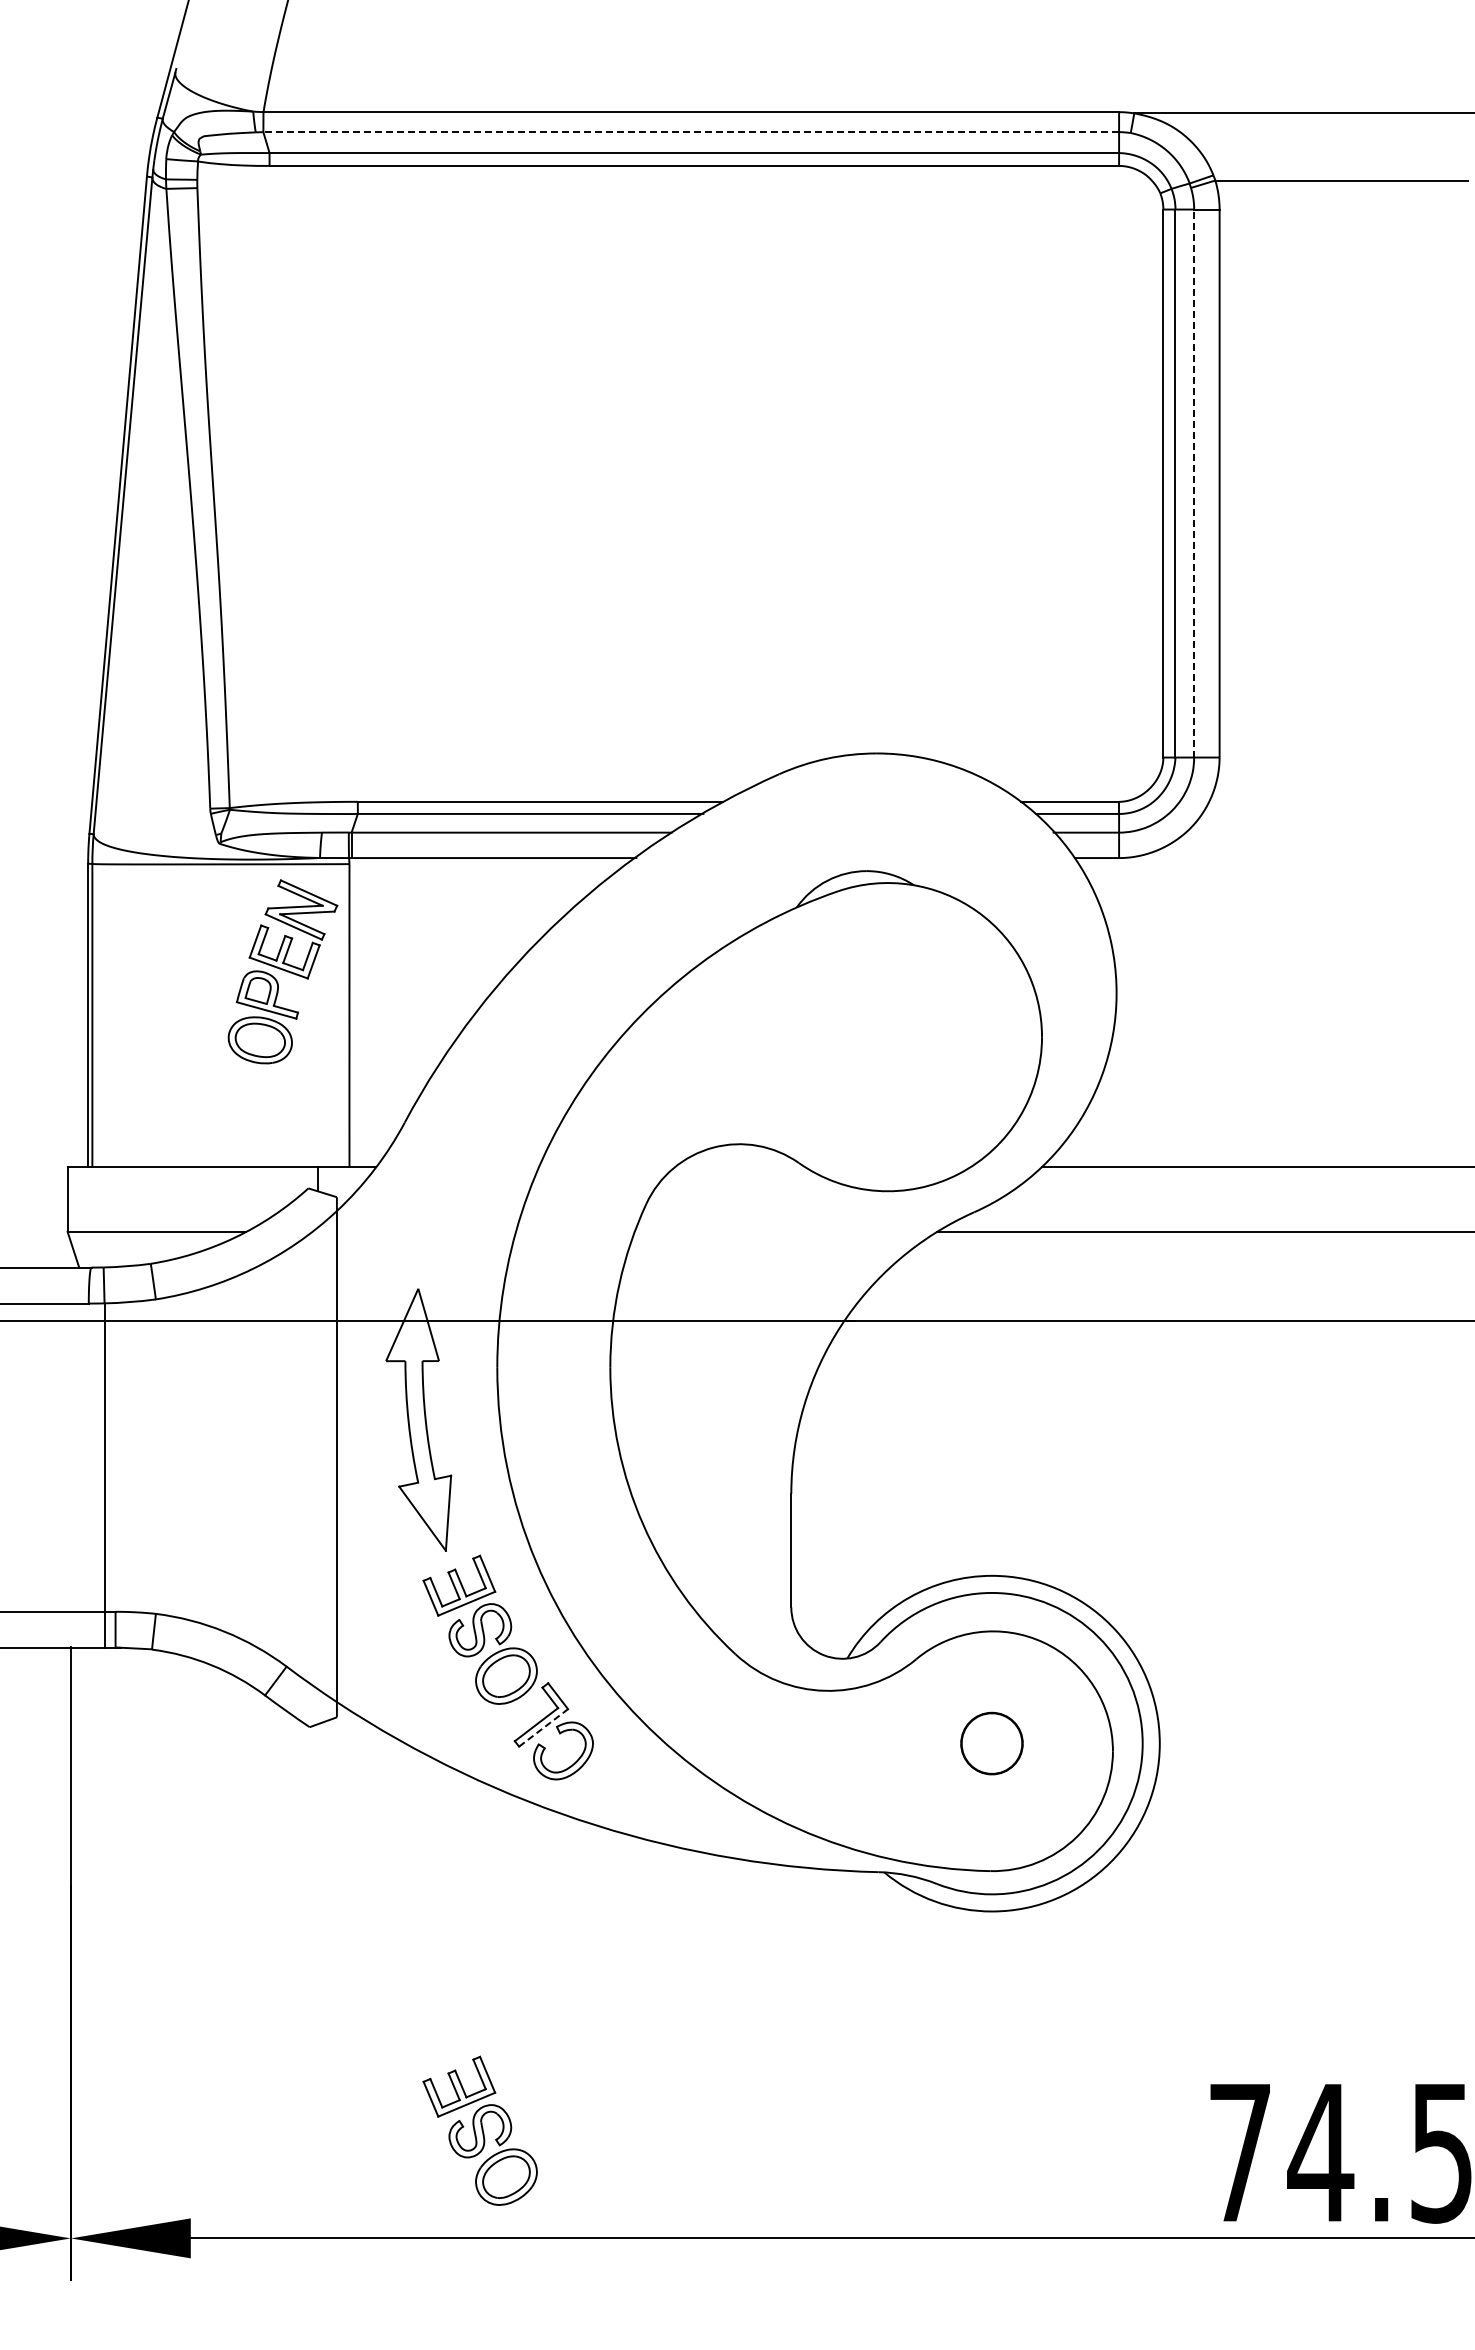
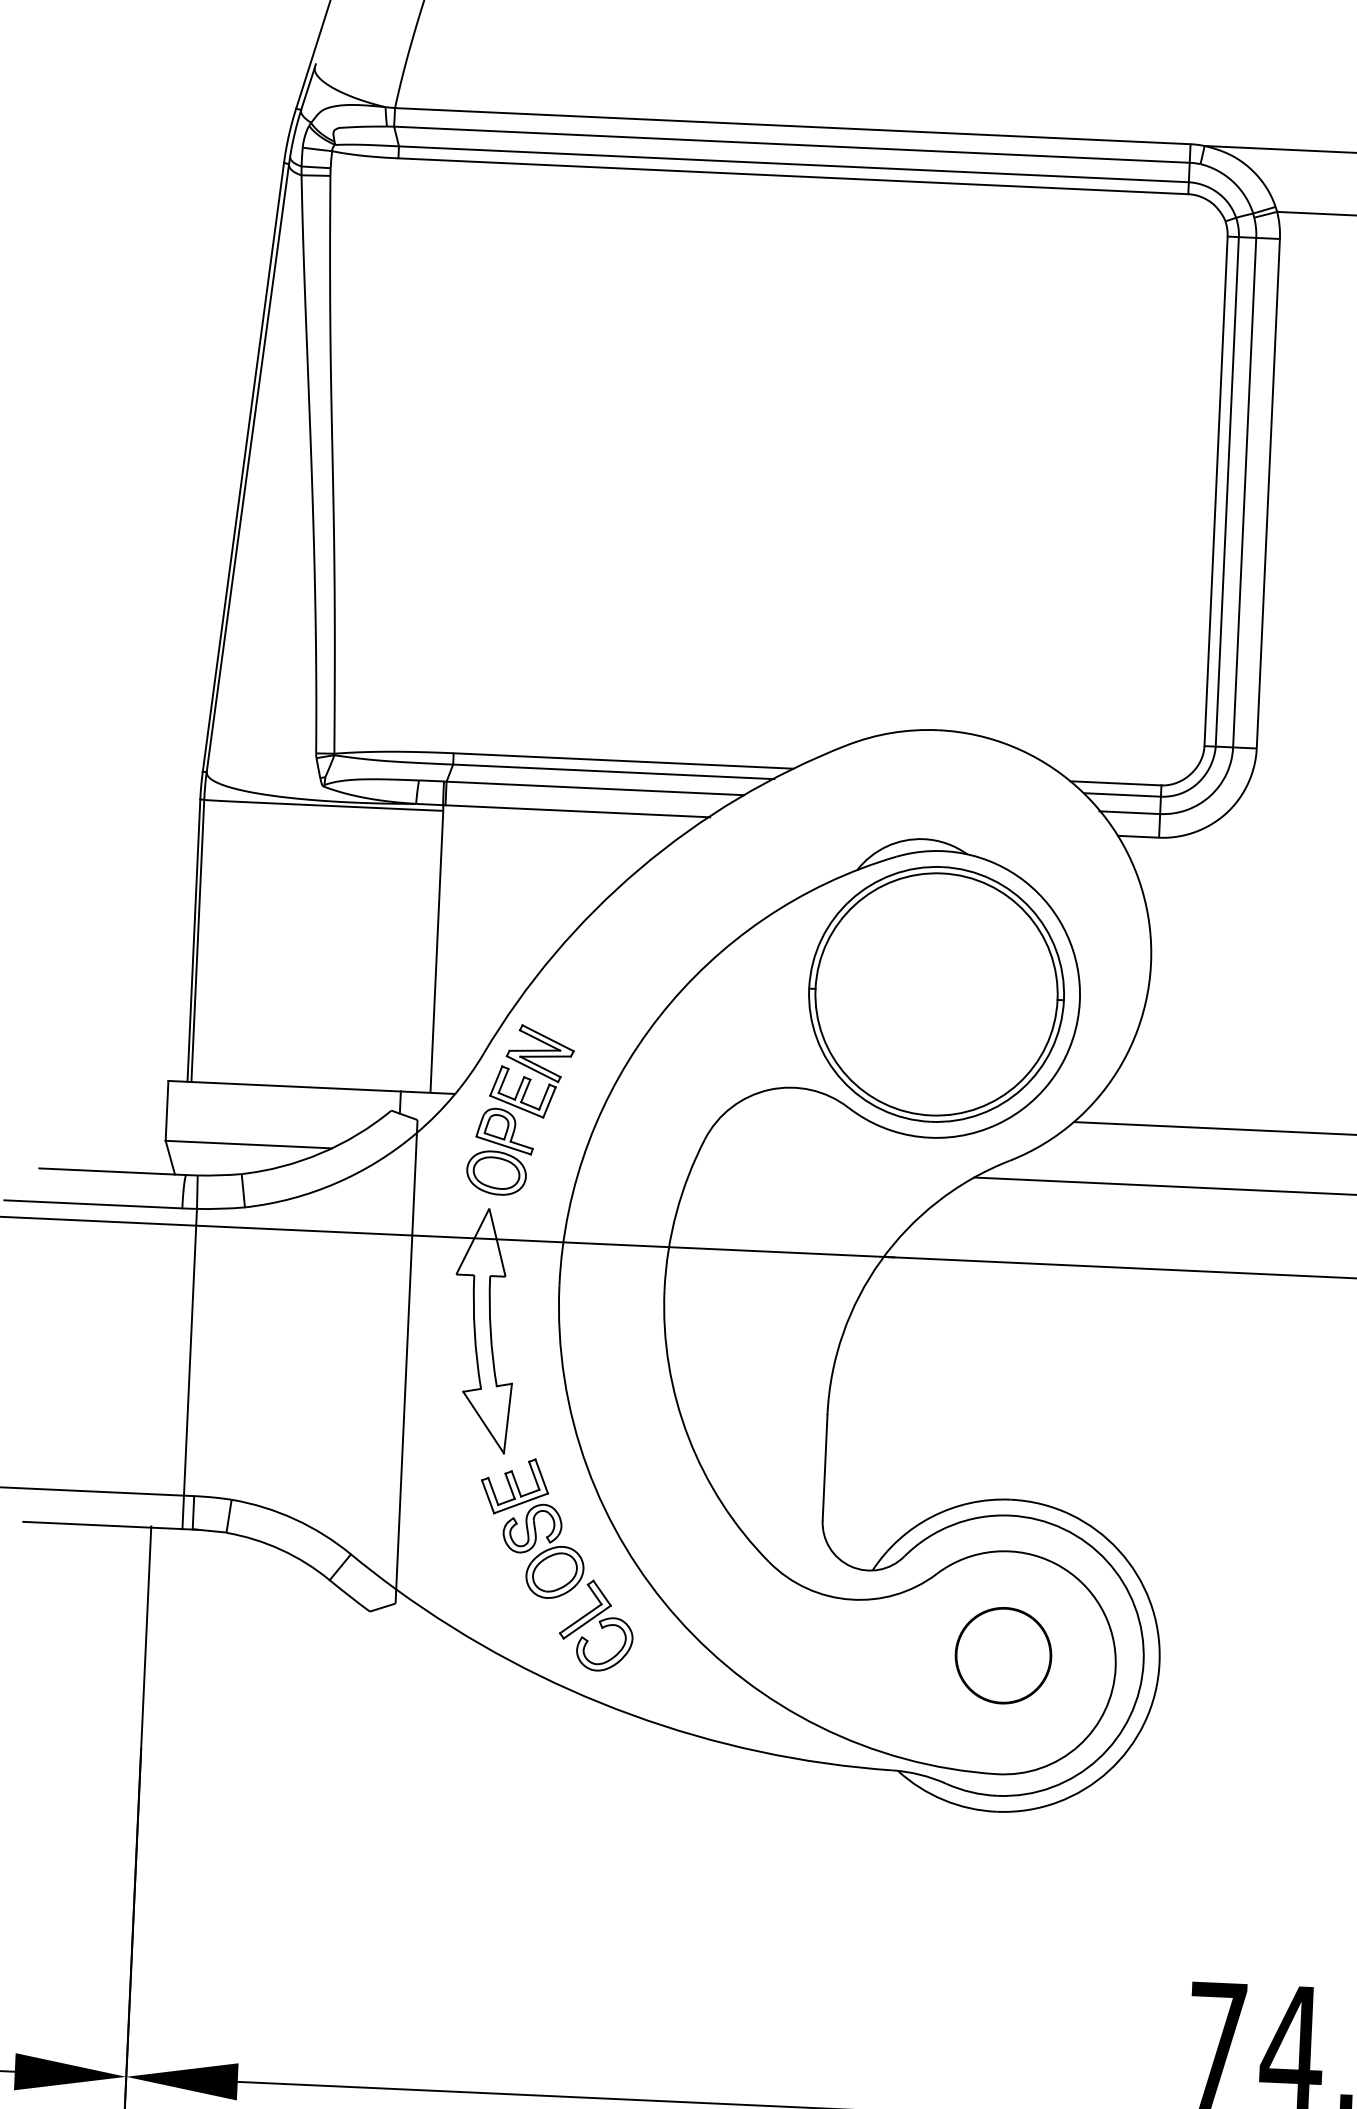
line: (691, 132) -> (792, 145), dashed -> solid
line: (1194, 483) -> (1245, 492), dashed -> solid
part: (282, 971) -> (520, 1110), moved
part: (887, 1036) -> (936, 993), added
line: (543, 1727) -> (587, 1621), dashed -> solid
part: (991, 1743) -> (1003, 1655), size x1.67
part: (479, 2130) -> (510, 1993), removed

